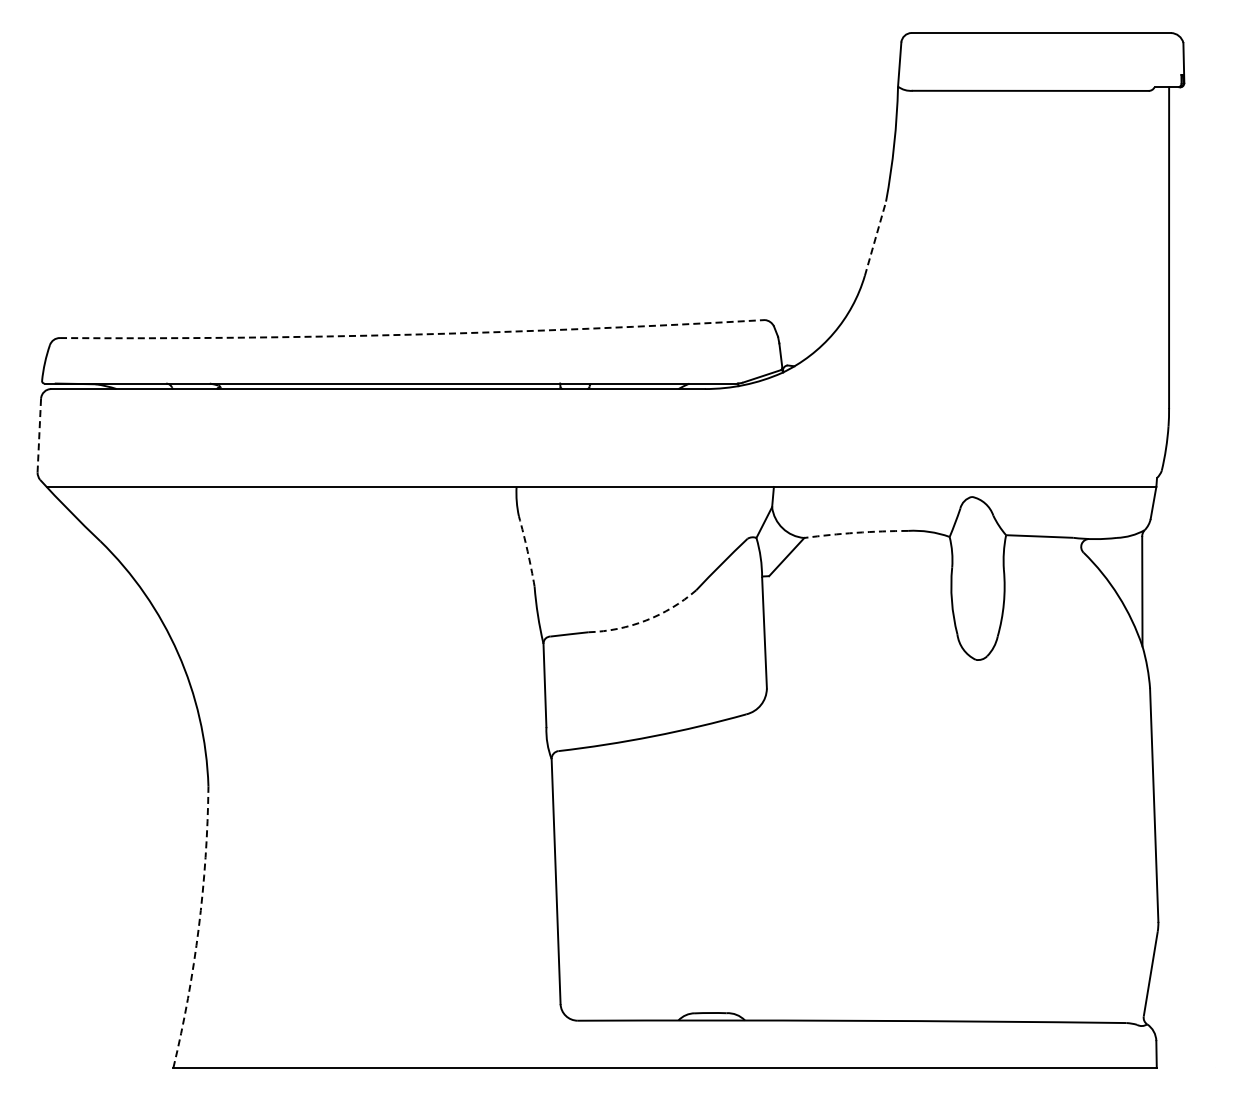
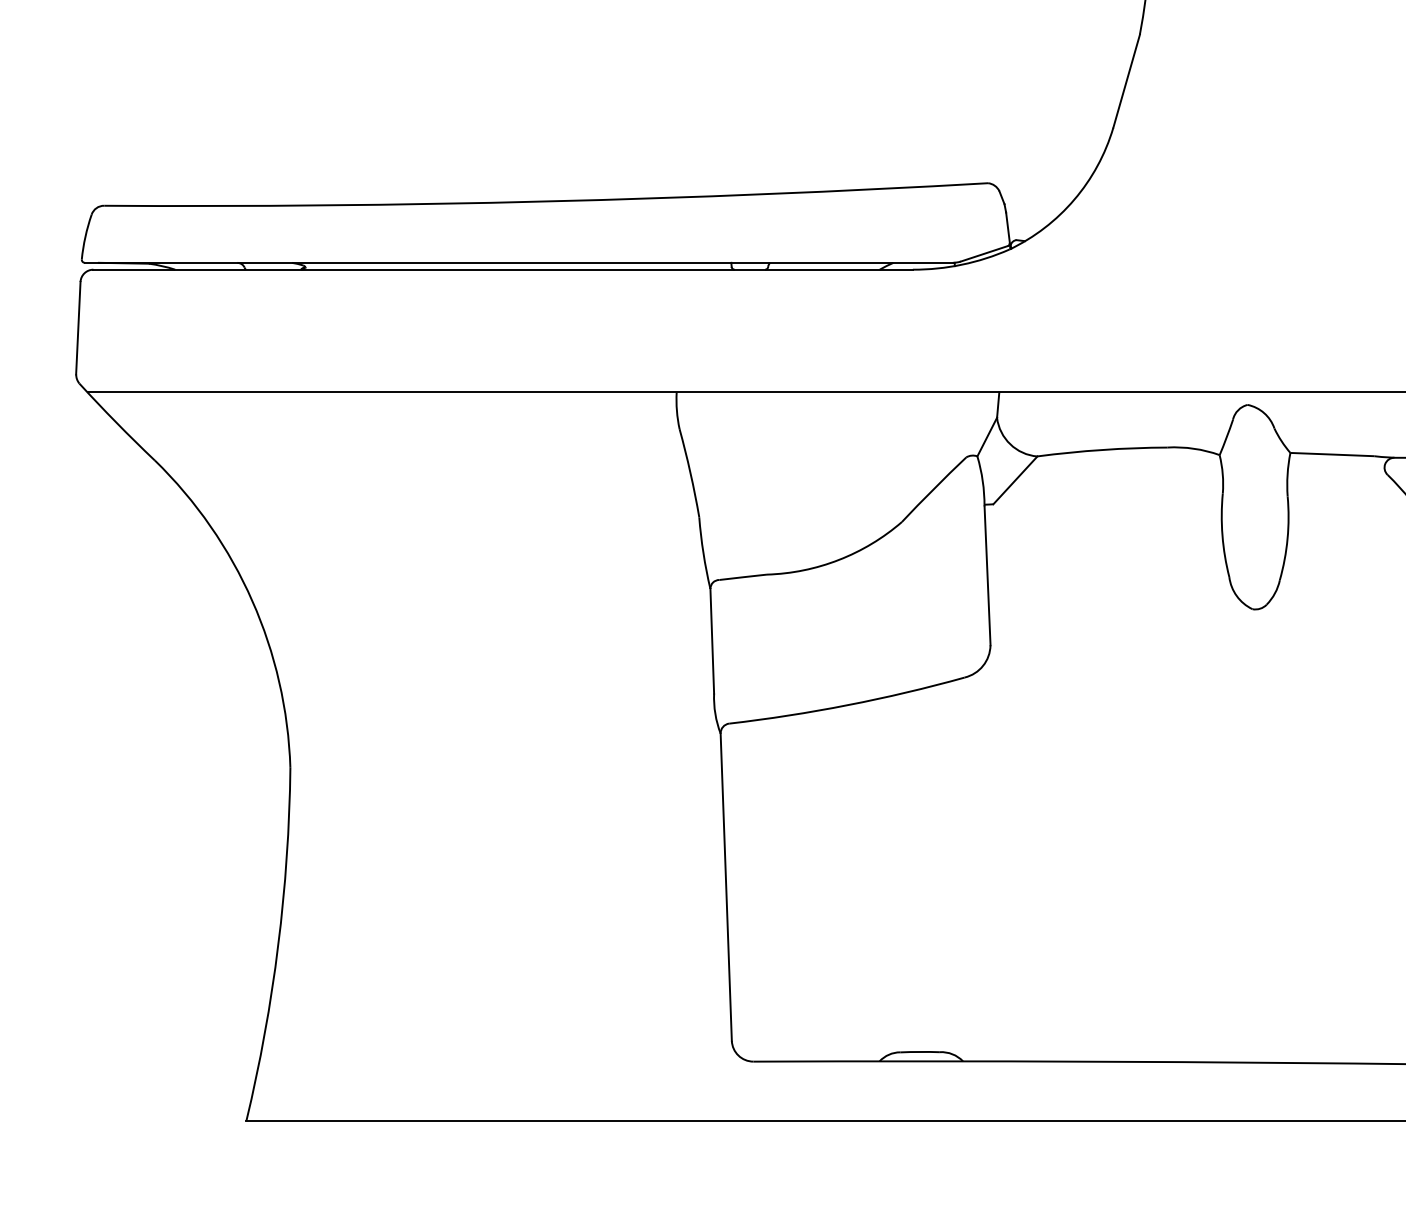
line: (875, 238) -> (1126, 80), dashed -> solid
arc: (412, 334) -> (546, 201), dashed -> solid
line: (39, 435) -> (78, 327), dashed -> solid
arc: (856, 532) -> (1102, 449), dashed -> solid
arc: (527, 551) -> (690, 473), dashed -> solid
arc: (646, 620) -> (839, 559), dashed -> solid
arc: (198, 928) -> (277, 946), dashed -> solid

